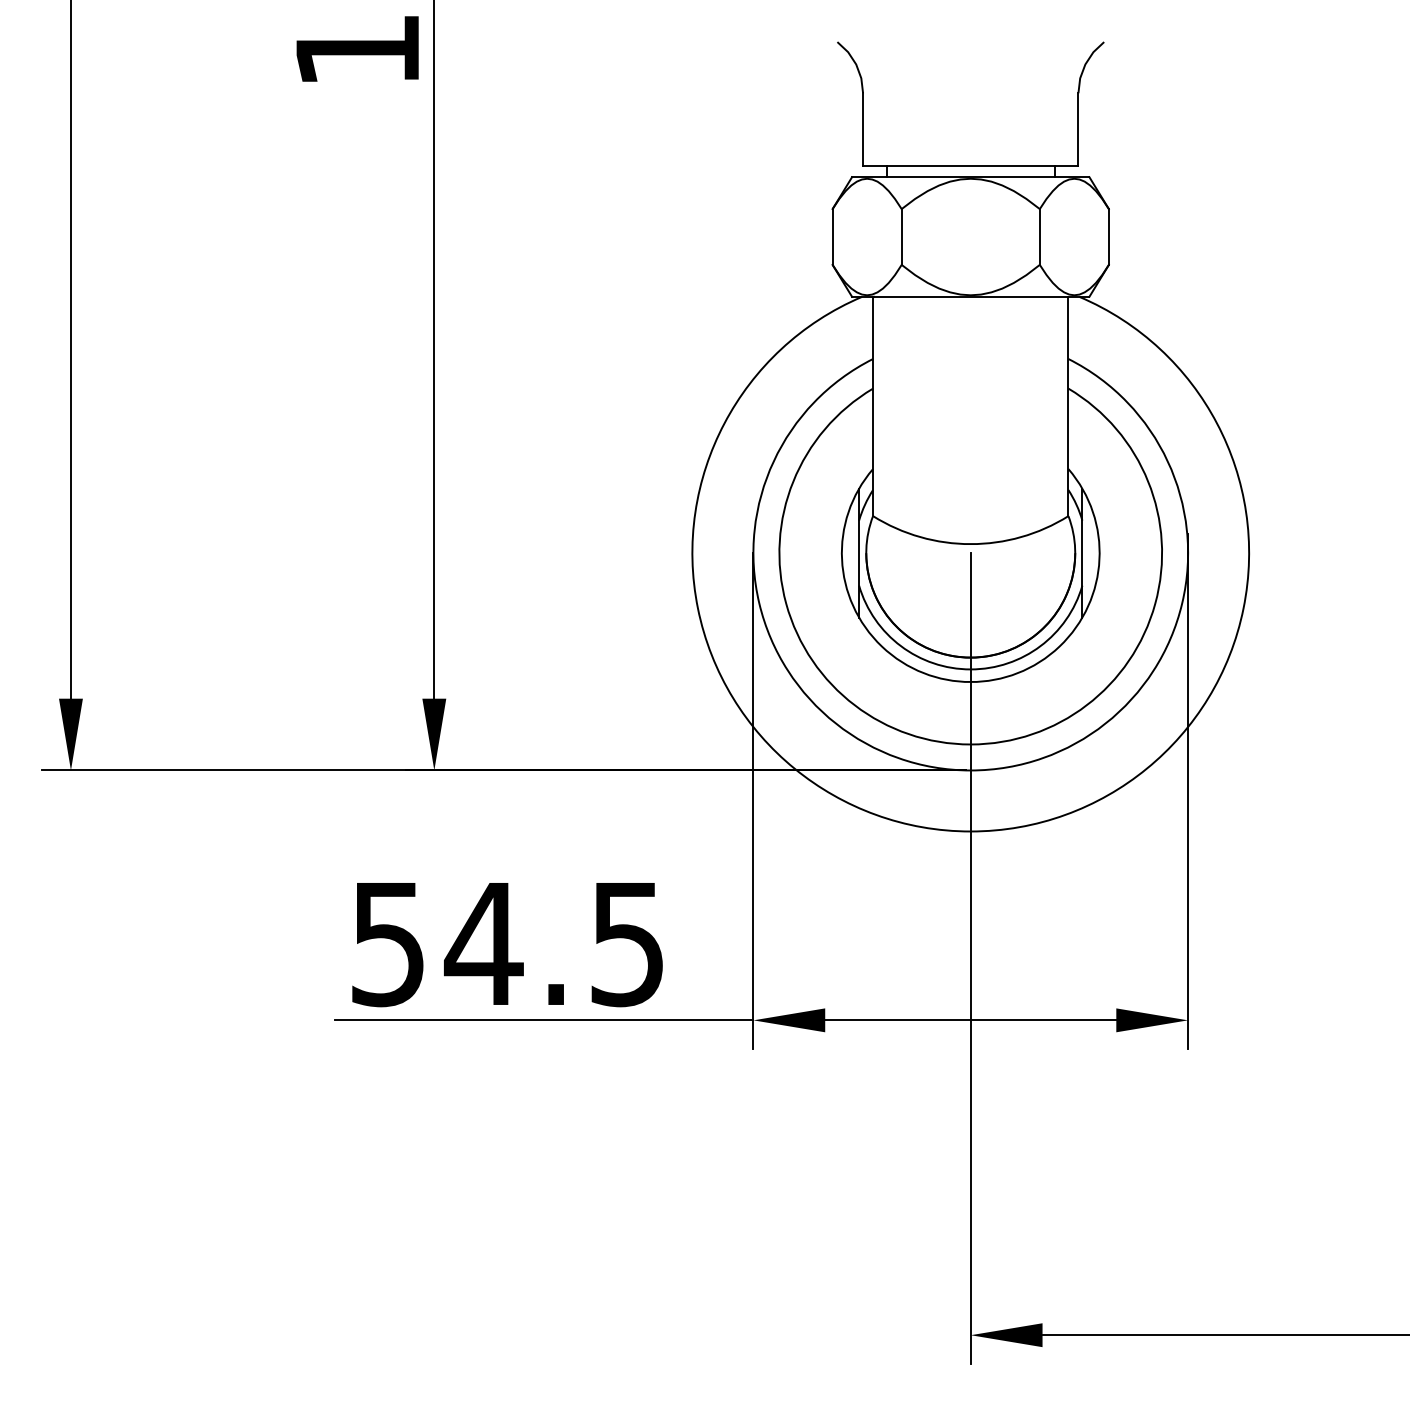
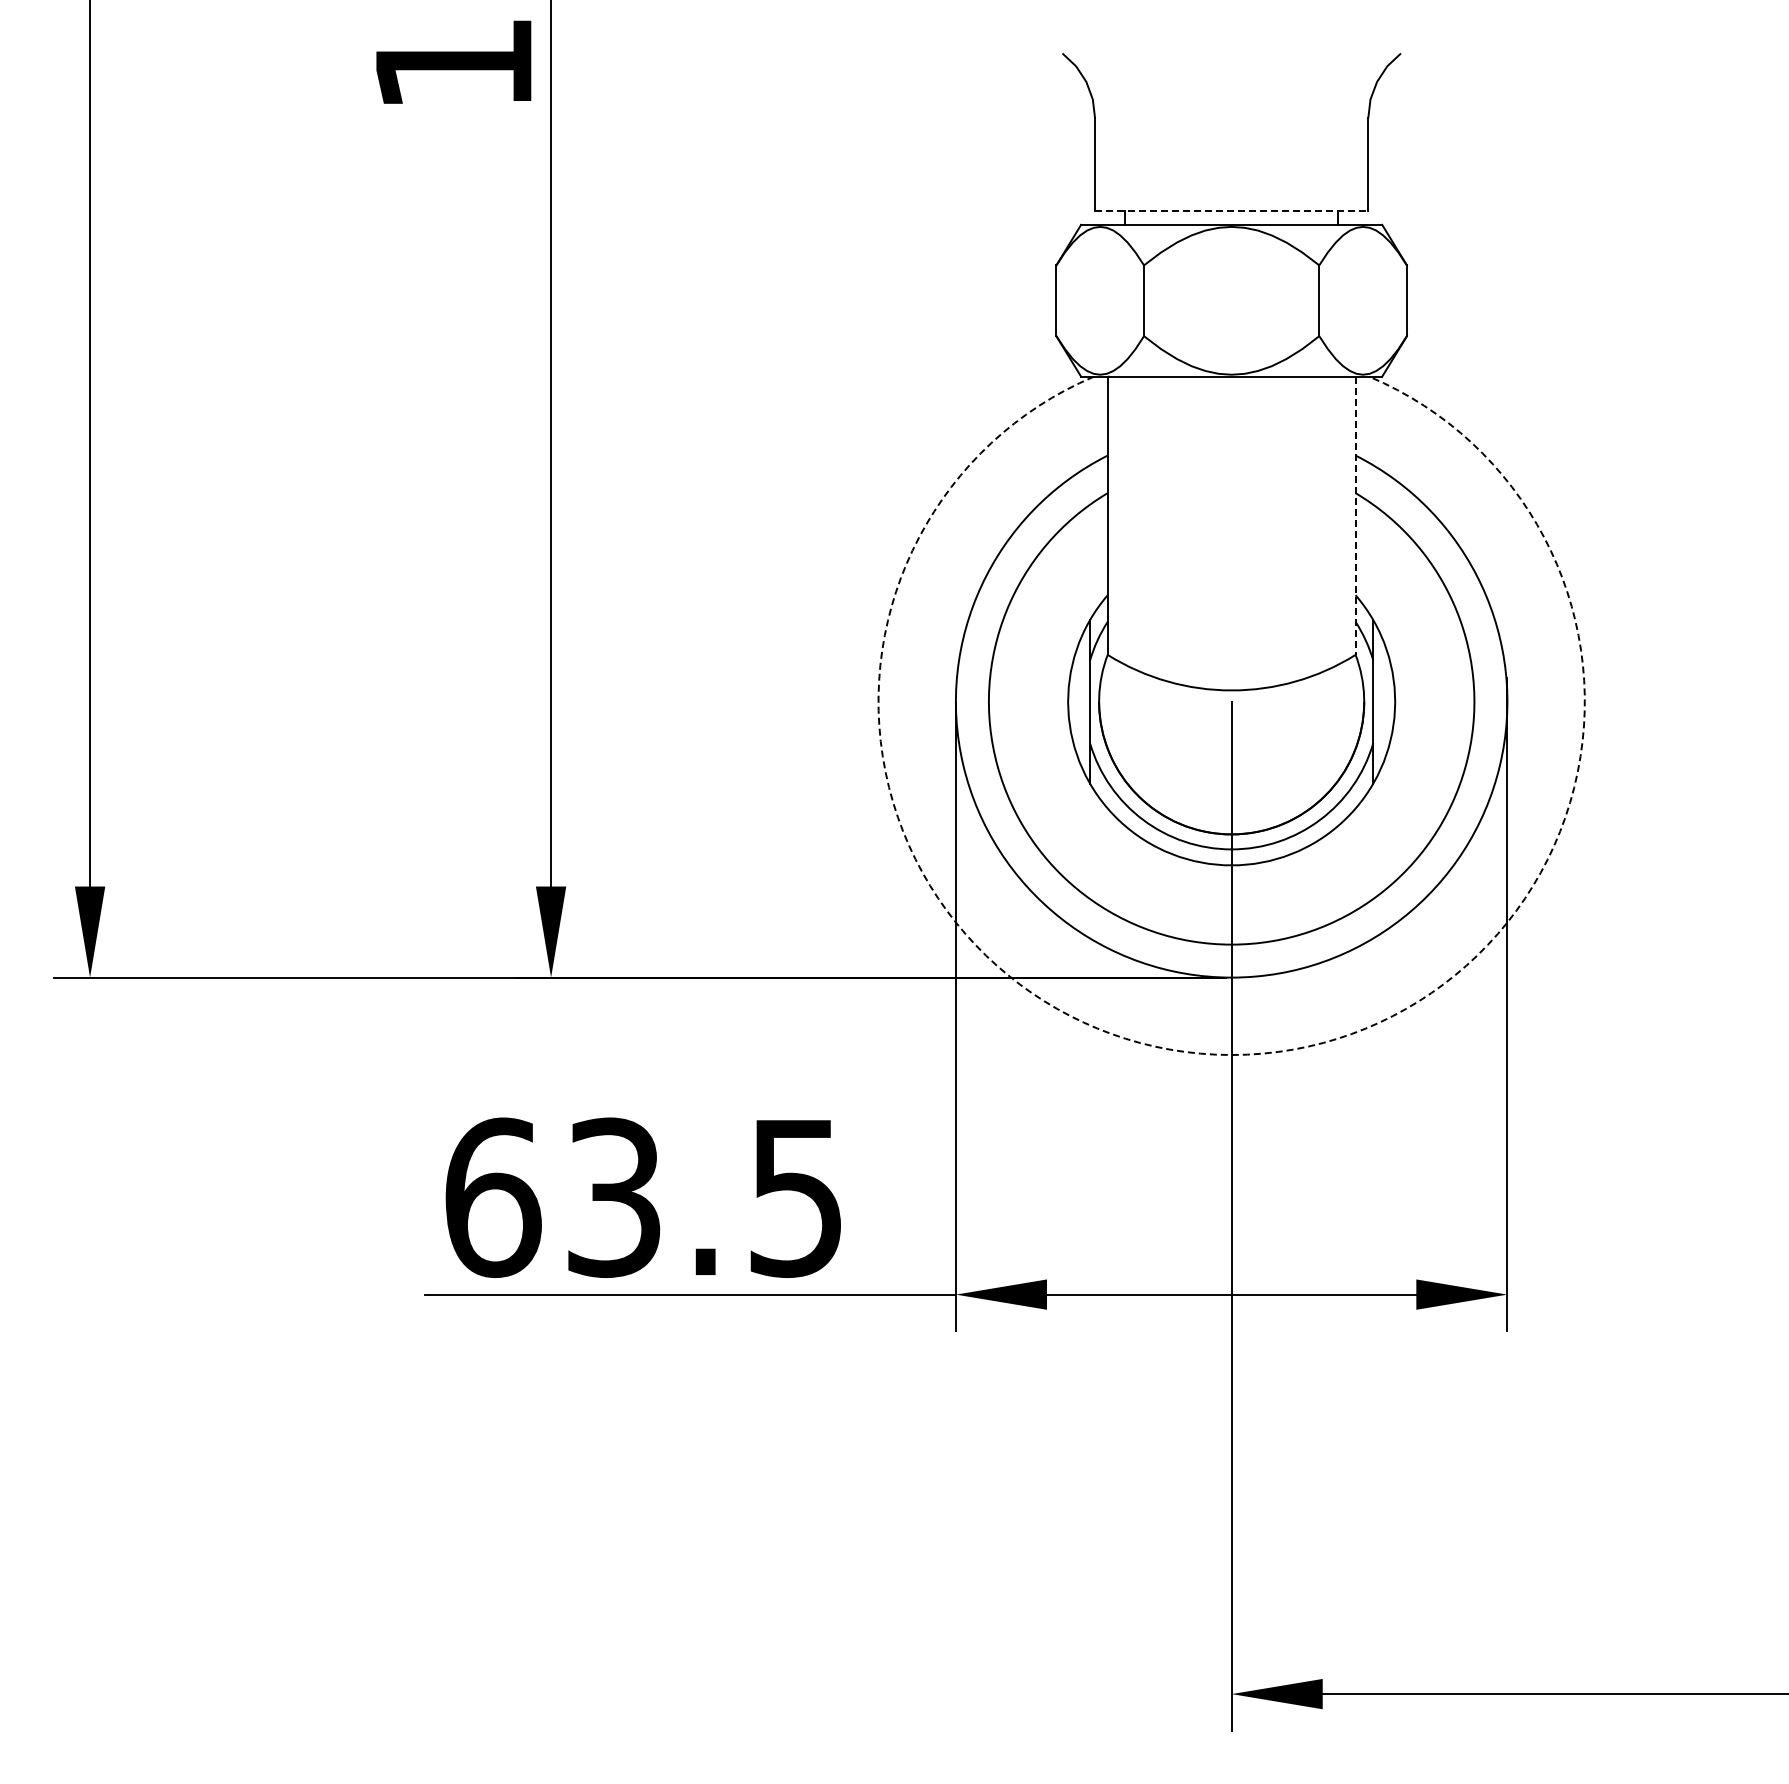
line: (970, 165) -> (1231, 210), solid -> dashed
line: (1068, 407) -> (1355, 516), solid -> dashed
arc: (970, 831) -> (1231, 1055), solid -> dashed
text: (437, 943) -> (554, 1197), 54.5 -> 63.5

